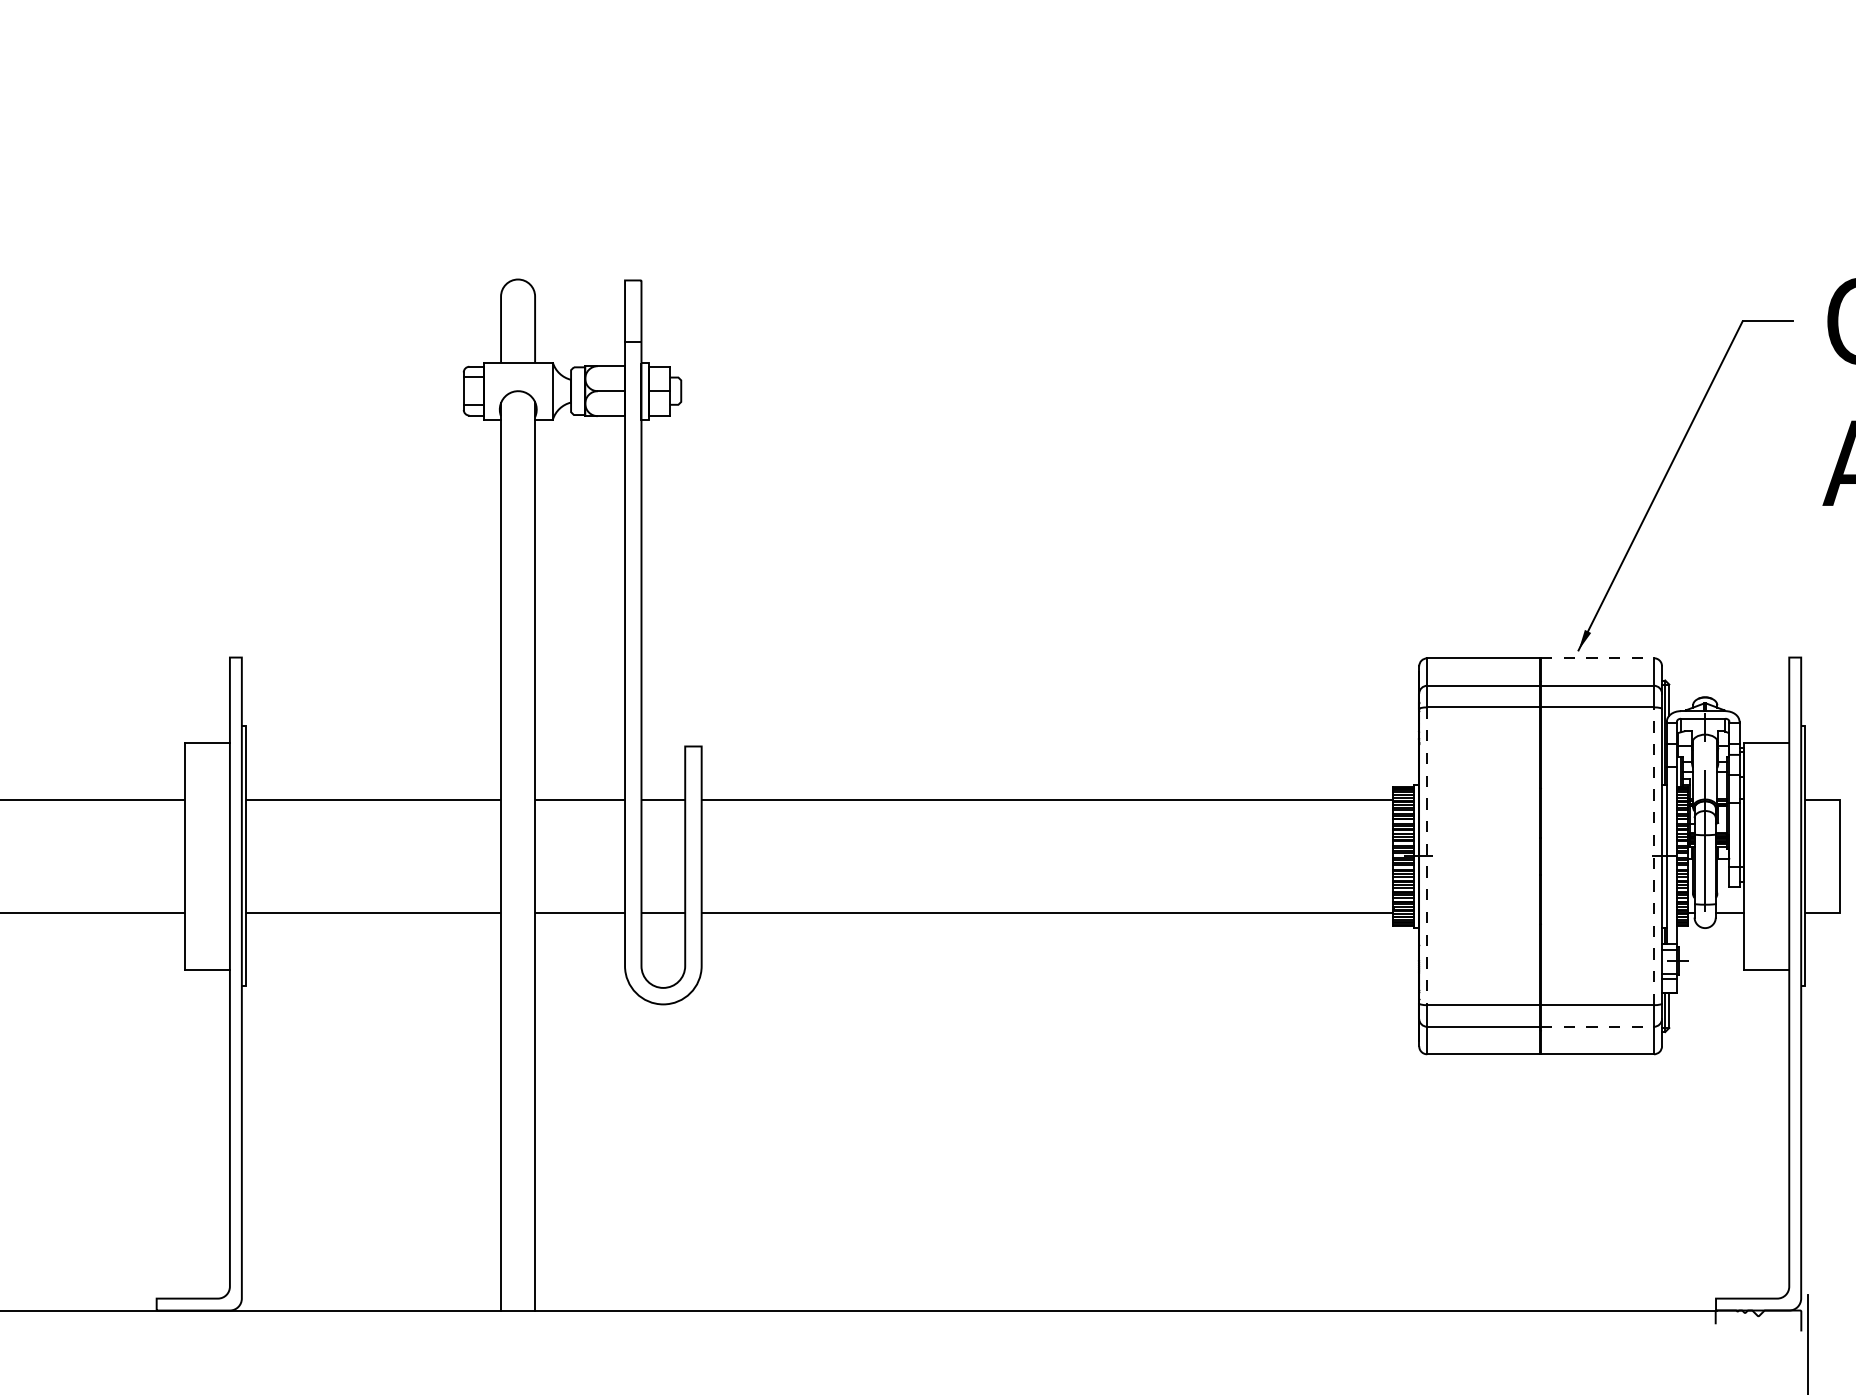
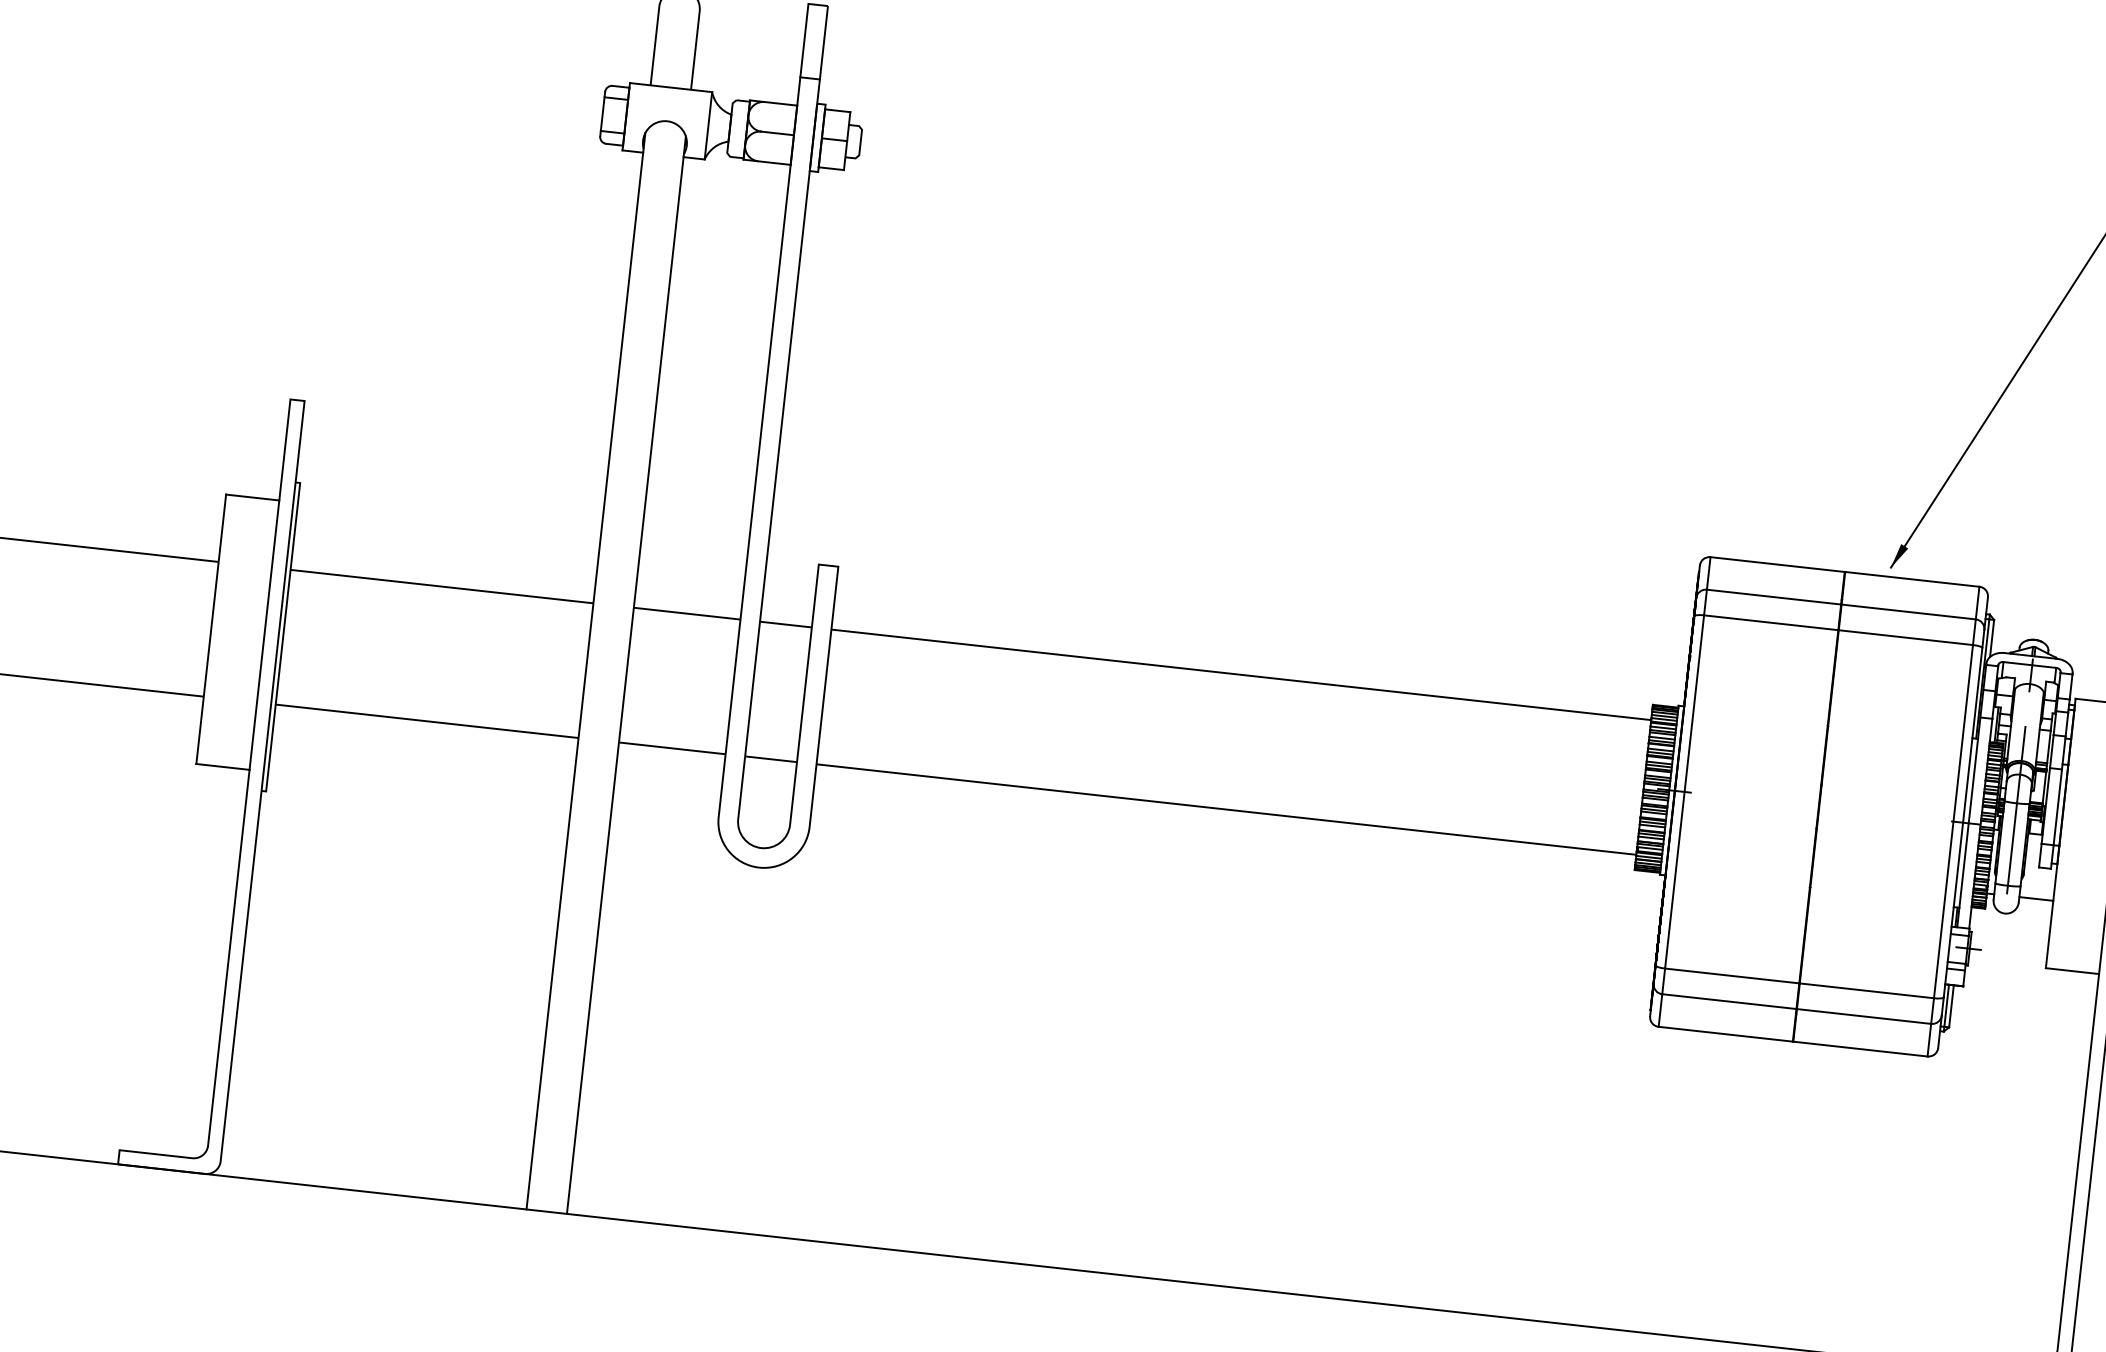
line: (1597, 658) -> (1912, 579), dashed -> solid
line: (1427, 856) -> (1684, 792), dashed -> solid
line: (1653, 856) -> (1952, 821), dashed -> solid
line: (1597, 1026) -> (1864, 1016), dashed -> solid

